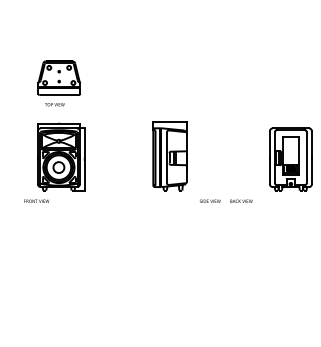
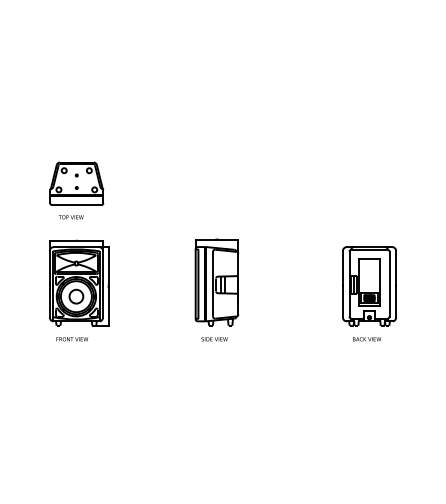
text: (36, 201) -> (72, 339), moved
text: (210, 201) -> (214, 339), moved
text: (241, 201) -> (366, 339), moved

